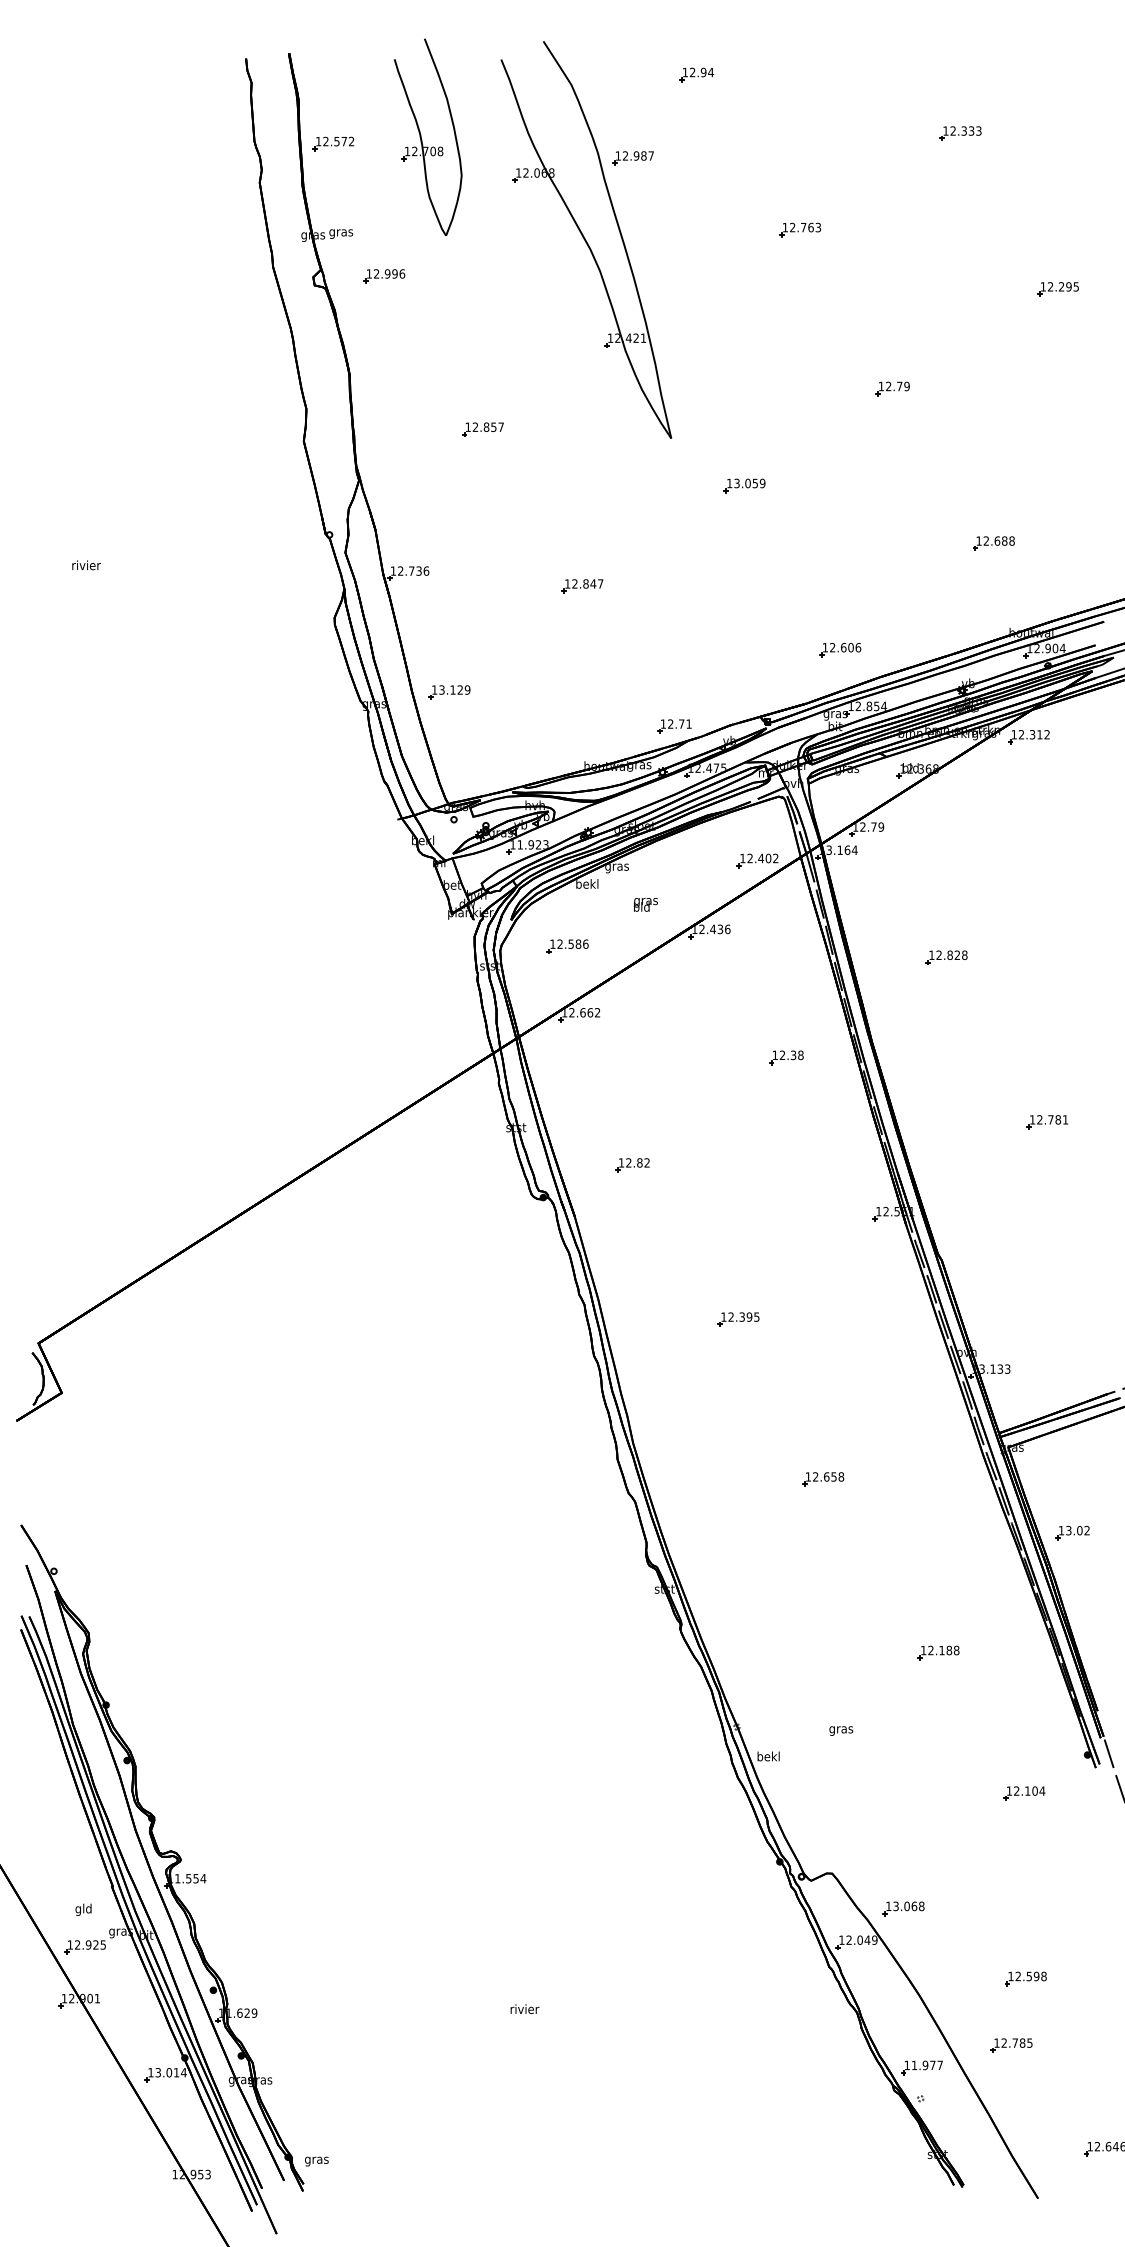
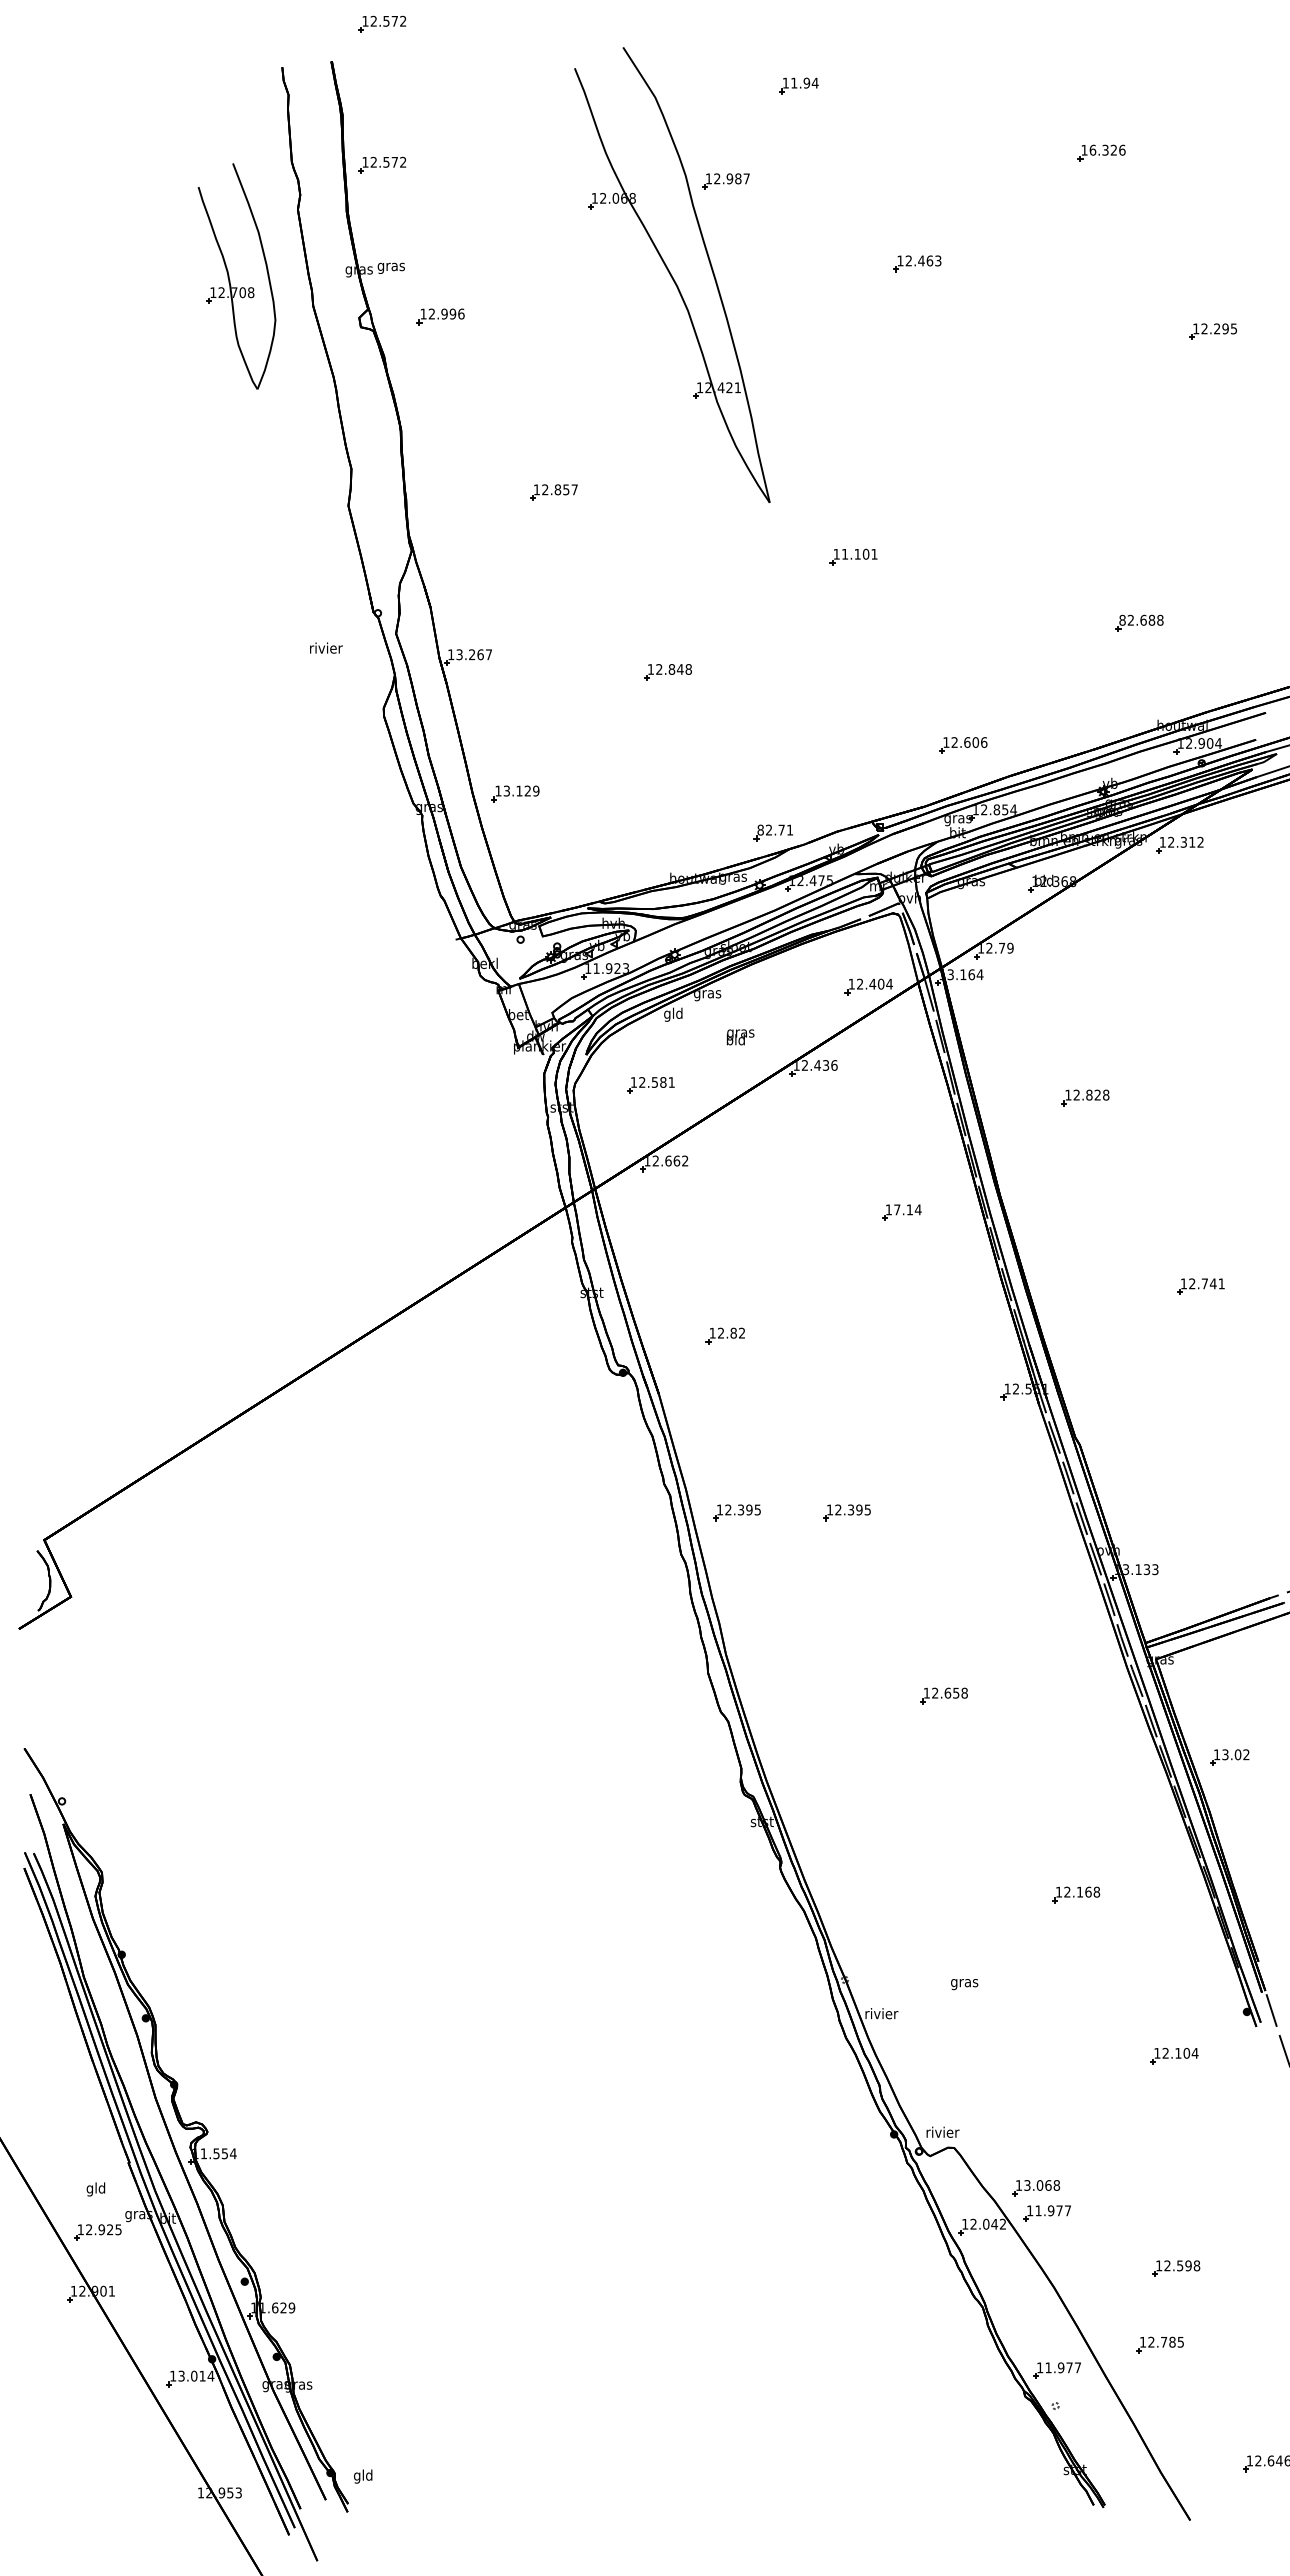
part: (333, 20) -> (382, 23), added
text: (692, 71) -> (794, 82), 12.94 -> 11.94
text: (965, 130) -> (1107, 149), 12.333 -> 16.326
part: (421, 137) -> (229, 276), moved
text: (803, 227) -> (921, 260), 12.763 -> 12.463
part: (892, 388) -> (1023, 445), removed
text: (749, 482) -> (859, 553), 13.059 -> 11.101
text: (979, 540) -> (1122, 619), 12.688 -> 82.688
text: (86, 564) -> (326, 647), moved
text: (413, 570) -> (474, 654), 12.736 -> 13.267
text: (600, 583) -> (688, 669), 12.847 -> 12.848
text: (663, 723) -> (760, 829), 12.71 -> 82.71
text: (775, 857) -> (889, 983), 12.402 -> 12.404
text: (587, 884) -> (673, 1014), bekl -> gld
text: (585, 944) -> (671, 1082), 12.586 -> 12.581
text: (791, 1055) -> (907, 1209), 12.38 -> 17.14
text: (1057, 1119) -> (1212, 1283), 12.781 -> 12.741
part: (642, 1319) -> (736, 1512), added
text: (949, 1649) -> (1088, 1891), 12.188 -> 12.168
text: (768, 1756) -> (881, 2013), bekl -> rivier
part: (912, 1930) -> (1046, 2213), added
text: (874, 1940) -> (1002, 2224), 12.049 -> 12.042
text: (524, 2008) -> (942, 2131), moved
text: (316, 2160) -> (362, 2476), gras -> gld

